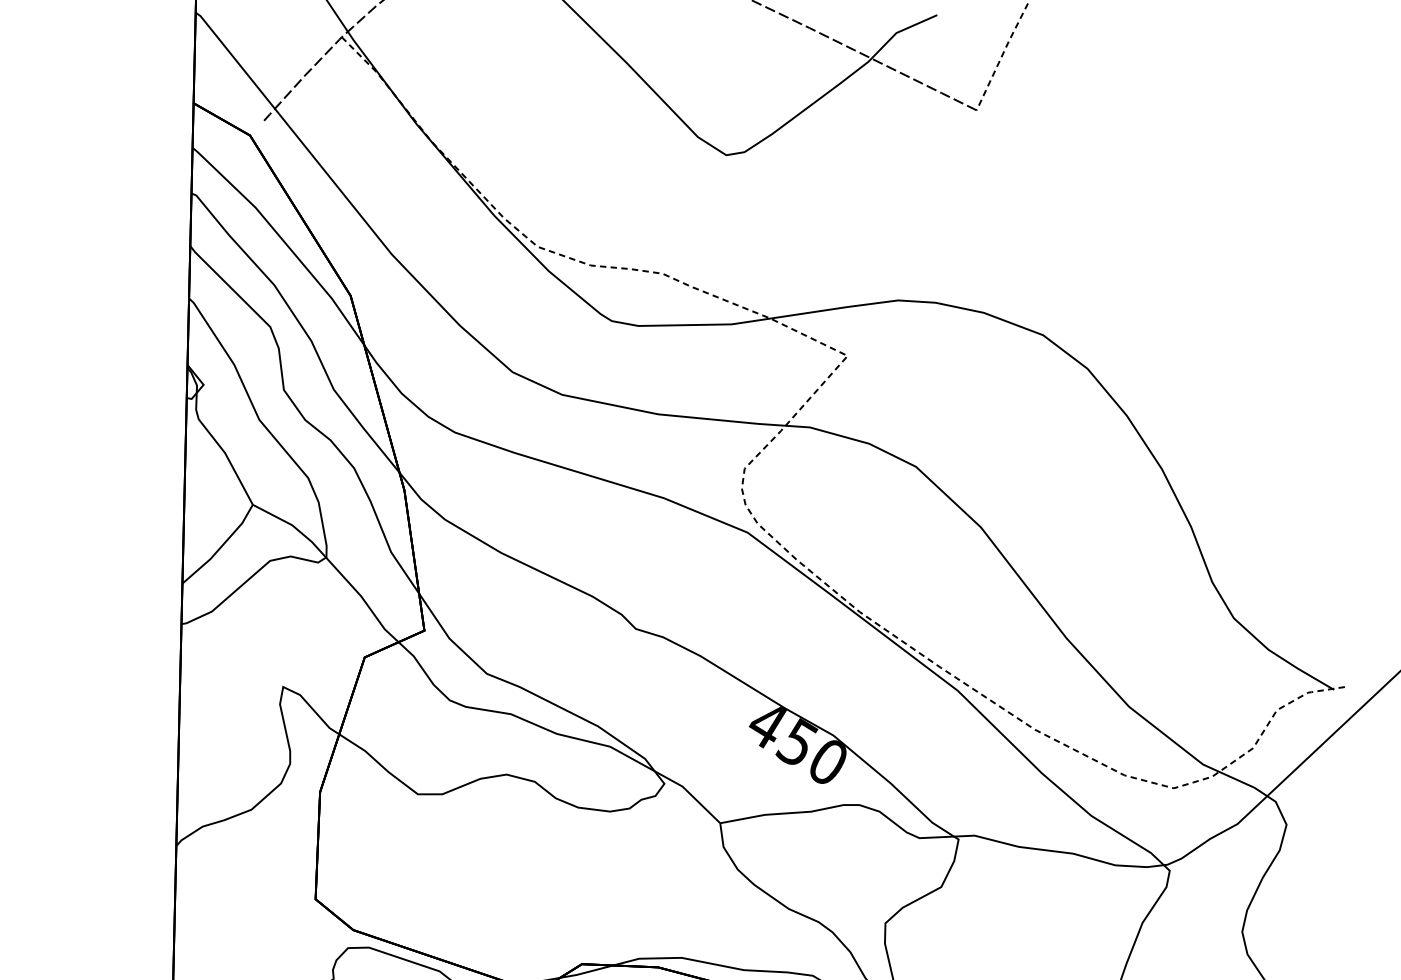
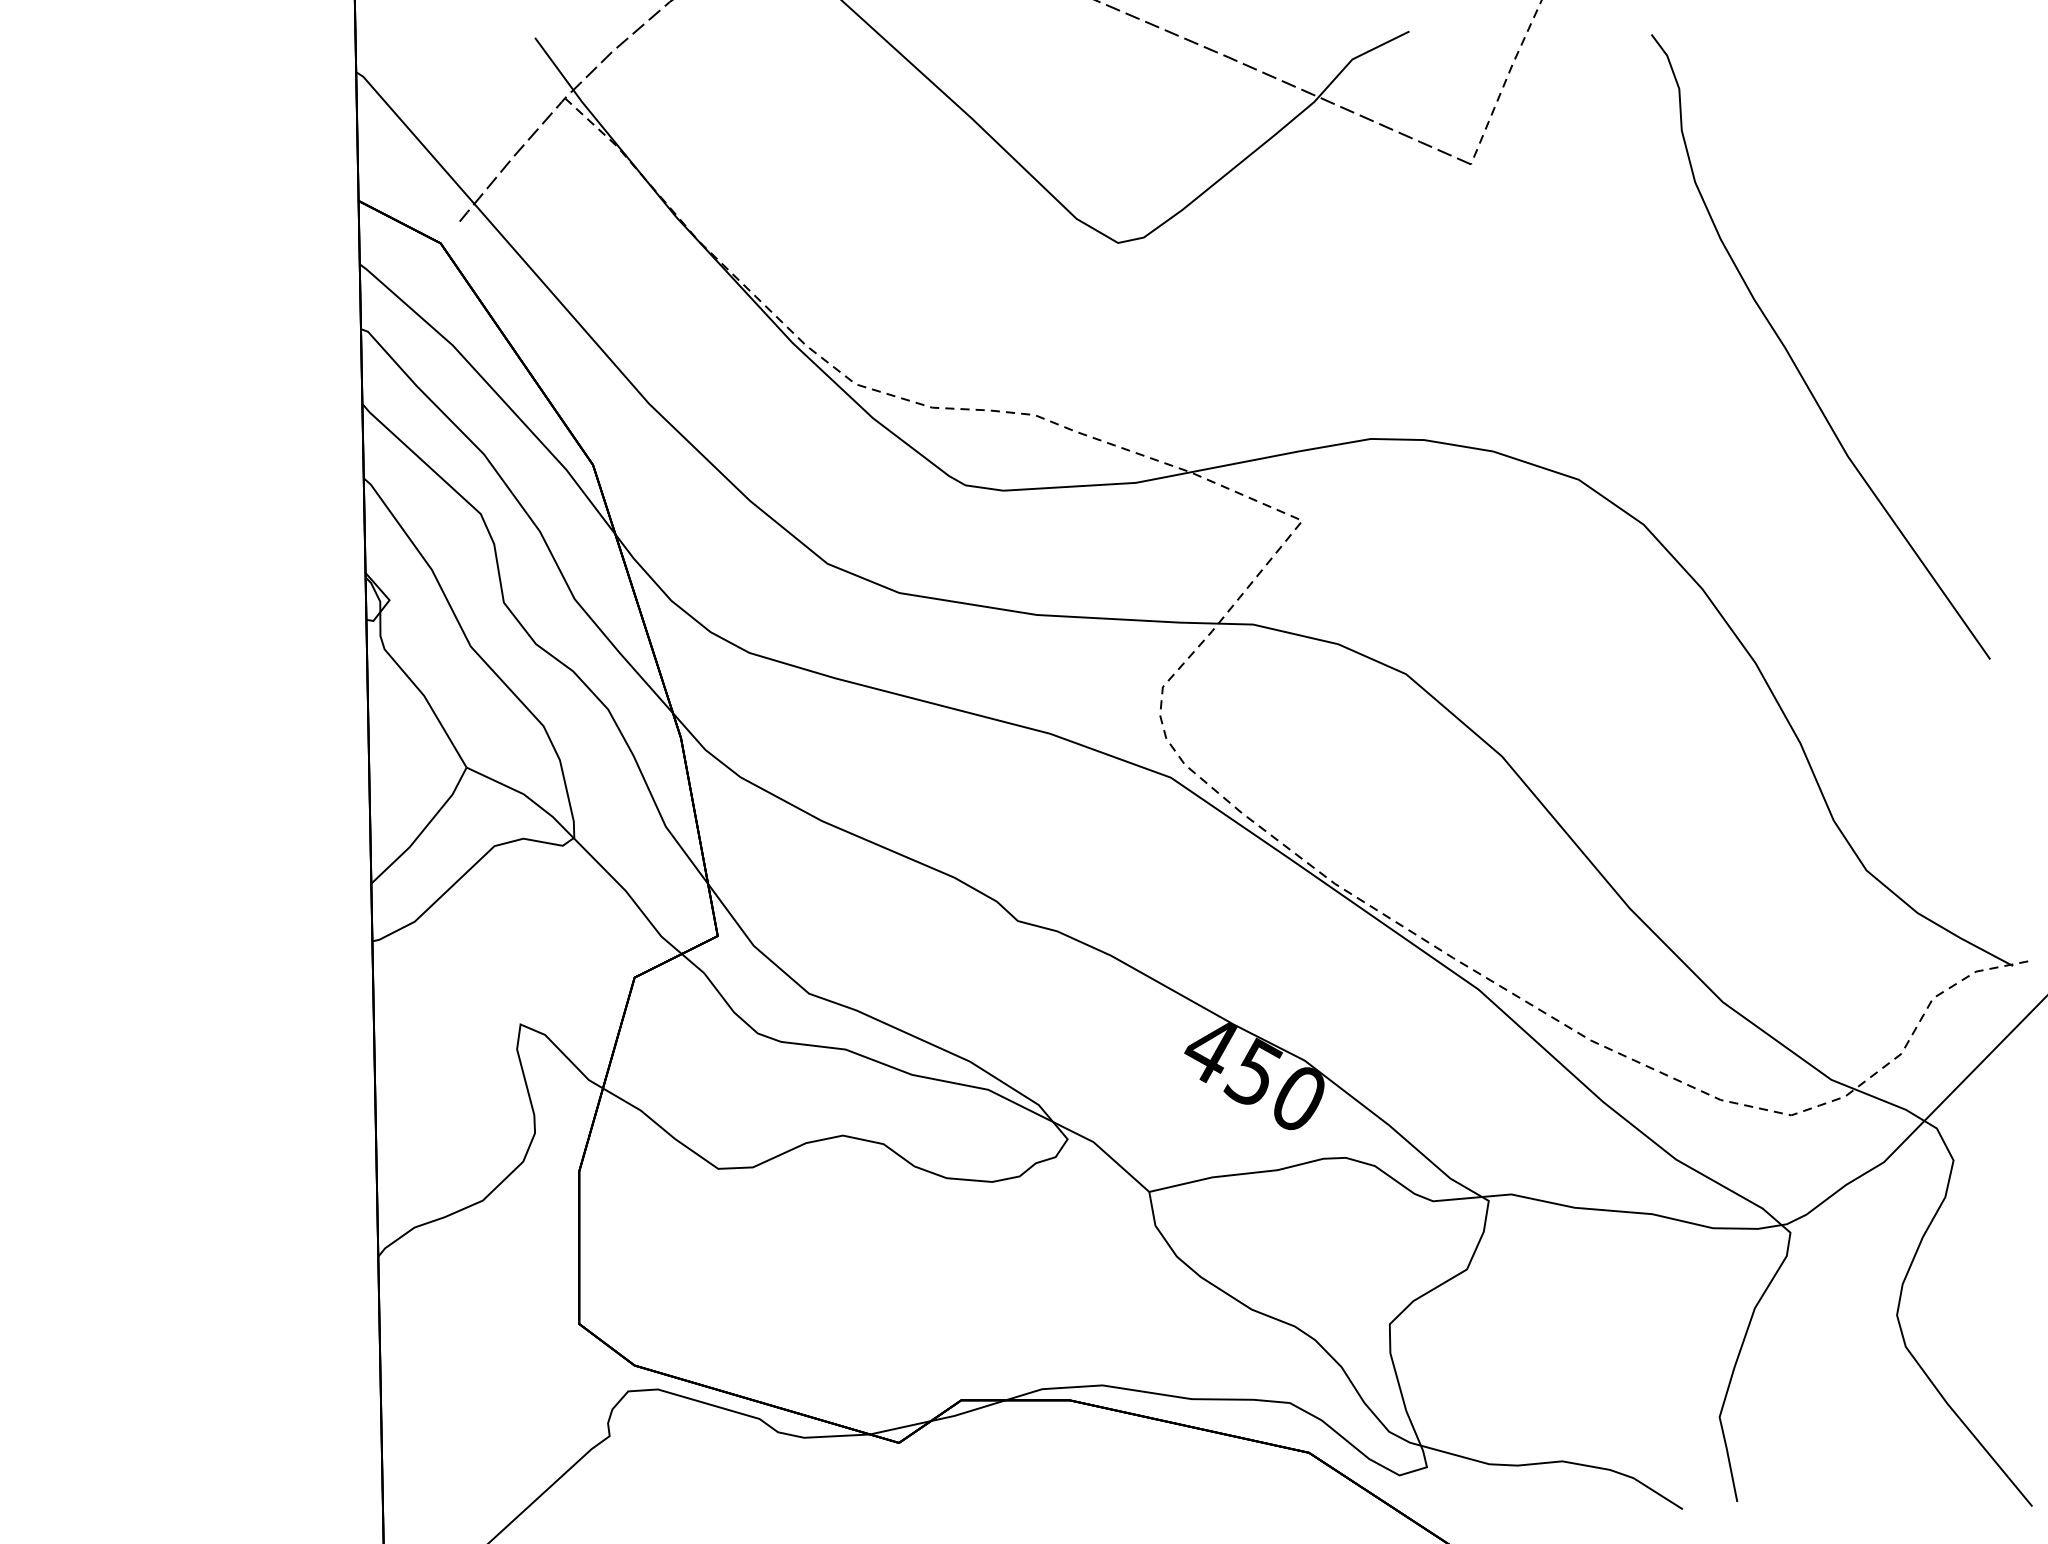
curve: (1198, 258) -> (1794, 361), added

